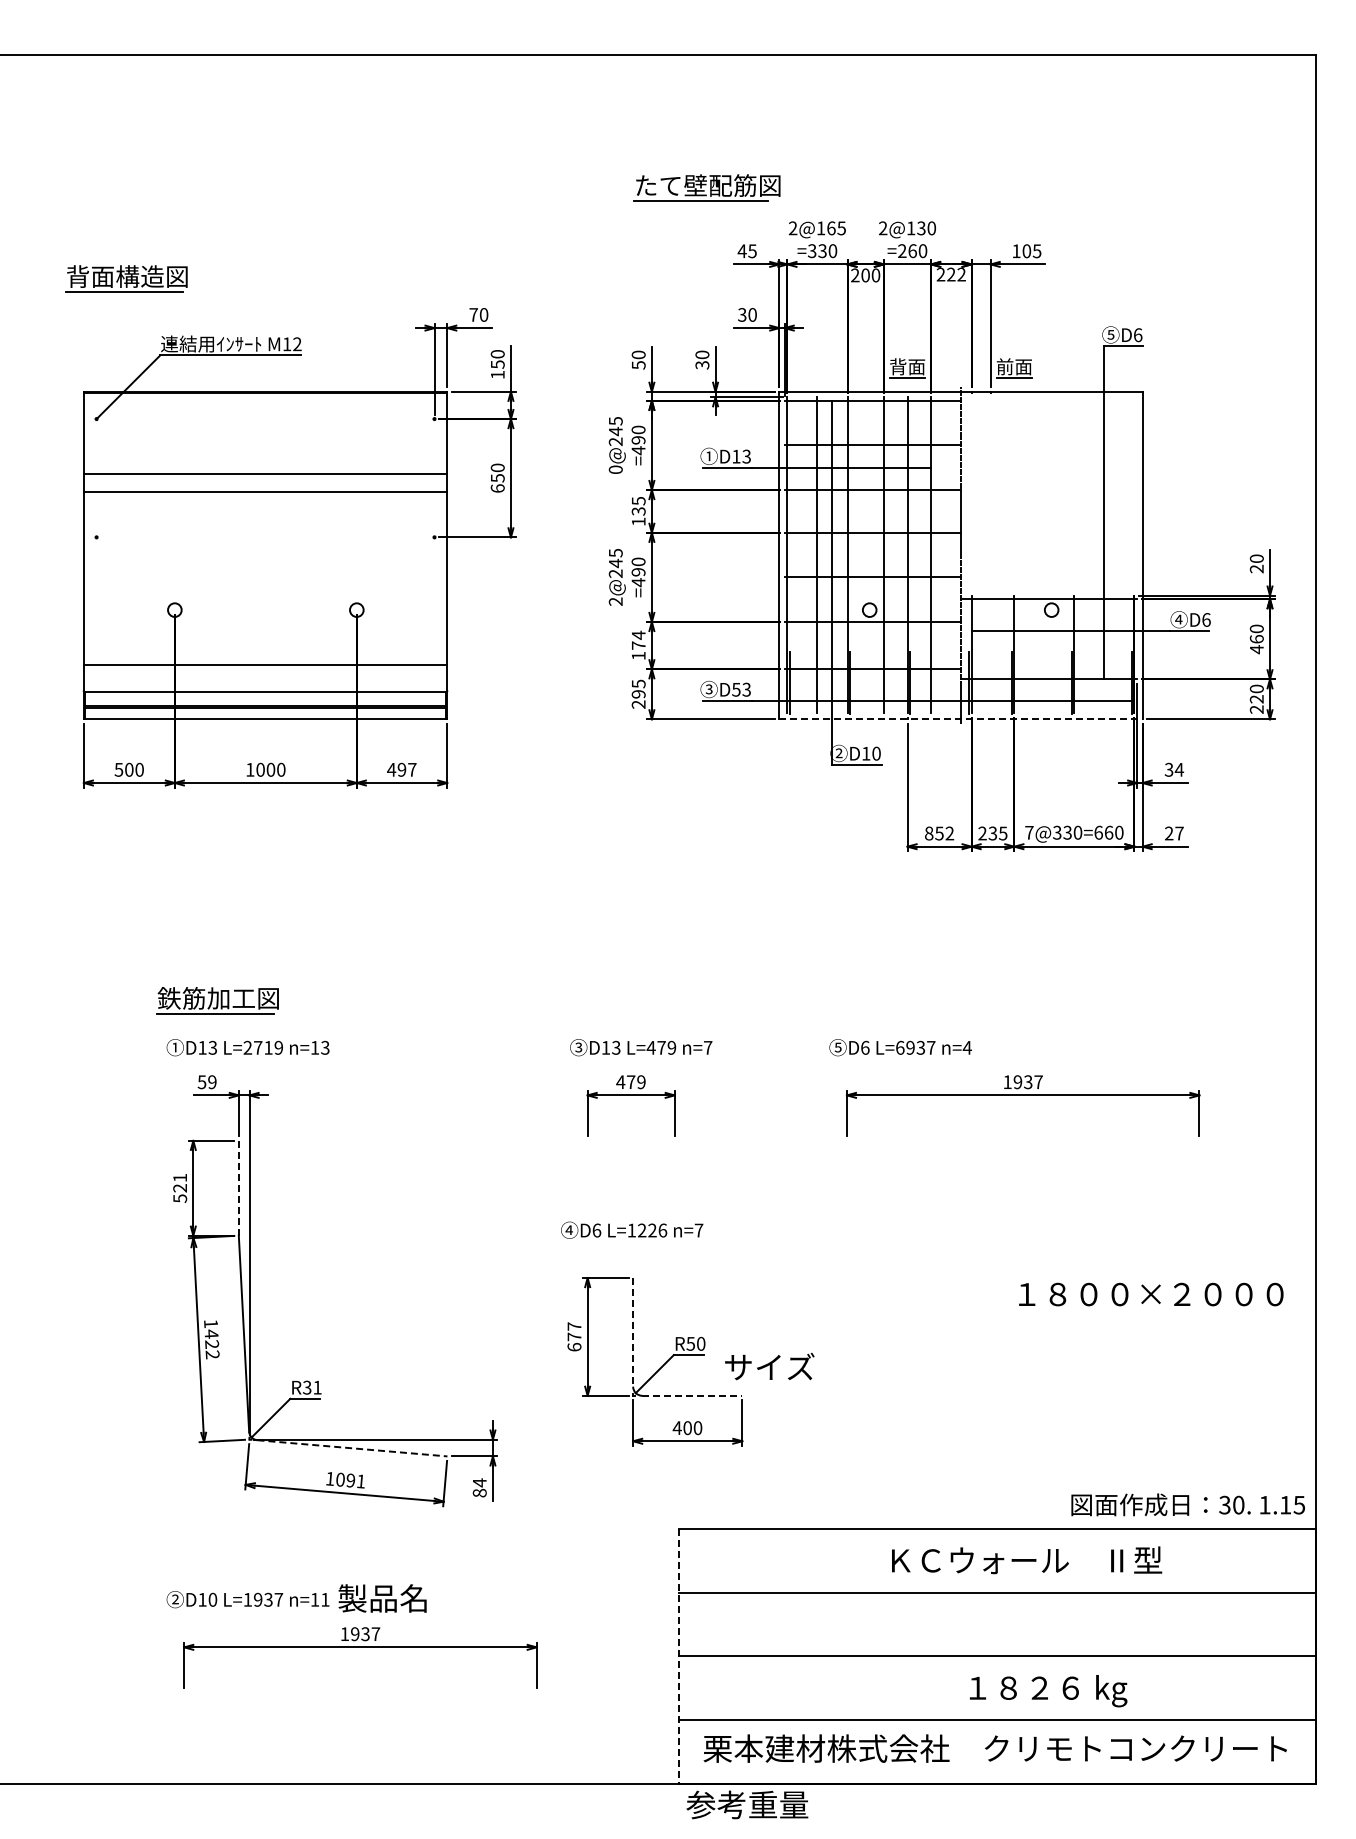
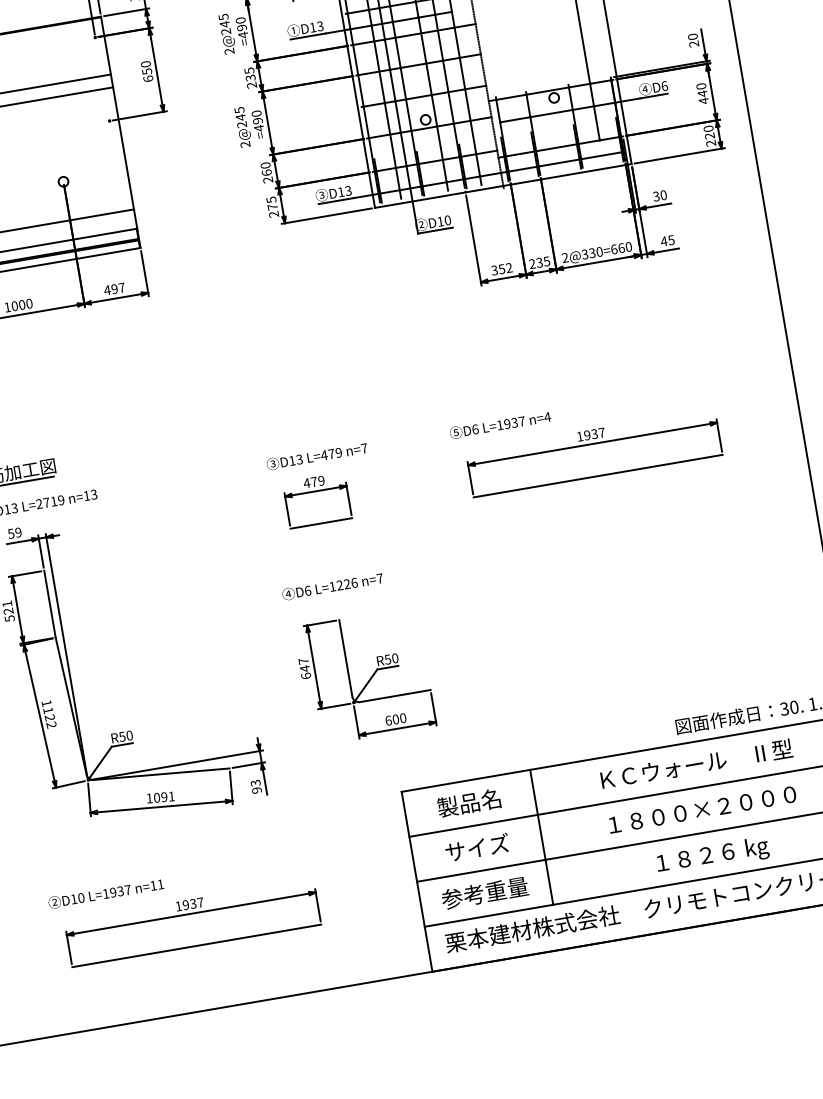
text: (615, 469) -> (229, 51), 0@245 -> 2@245
text: (638, 521) -> (251, 85), 135 -> 235
text: (1256, 638) -> (702, 93), 460 -> 440
text: (638, 645) -> (266, 172), 174 -> 260
text: (736, 689) -> (341, 191), D53 -> D13
text: (638, 694) -> (272, 207), 295 -> 275
line: (960, 719) -> (503, 186), dashed -> solid
text: (1179, 769) -> (663, 195), 34 -> 30
text: (1029, 832) -> (565, 257), 7@330=660 -> 2@330=660
text: (928, 833) -> (494, 270), 852 -> 352
text: (1173, 833) -> (667, 240), 27 -> 45
text: (900, 1047) -> (500, 425), L=6937 -> L=1937
line: (630, 1140) -> (320, 523), added
line: (1022, 1140) -> (597, 475), added
line: (238, 1187) -> (49, 603), dashed -> solid
text: (1151, 1294) -> (702, 809), moved
line: (633, 1332) -> (346, 658), dashed -> solid
text: (211, 1333) -> (48, 710), 1422 -> 1122
text: (574, 1336) -> (304, 668), 677 -> 647
text: (769, 1366) -> (477, 847), moved
text: (312, 1387) -> (126, 736), R31 -> R50
line: (692, 1395) -> (395, 695), dashed -> solid
text: (676, 1428) -> (388, 721), 400 -> 600
line: (352, 1448) -> (161, 774), dashed -> solid
text: (479, 1487) -> (256, 786), 84 -> 93
text: (1027, 1560) -> (697, 764), moved
text: (382, 1598) -> (468, 803), moved
line: (860, 1624) -> (541, 837), added
line: (678, 1656) -> (416, 881), dashed -> solid
text: (1048, 1691) -> (712, 856), moved
line: (360, 1692) -> (196, 945), added
text: (747, 1804) -> (484, 892), moved

